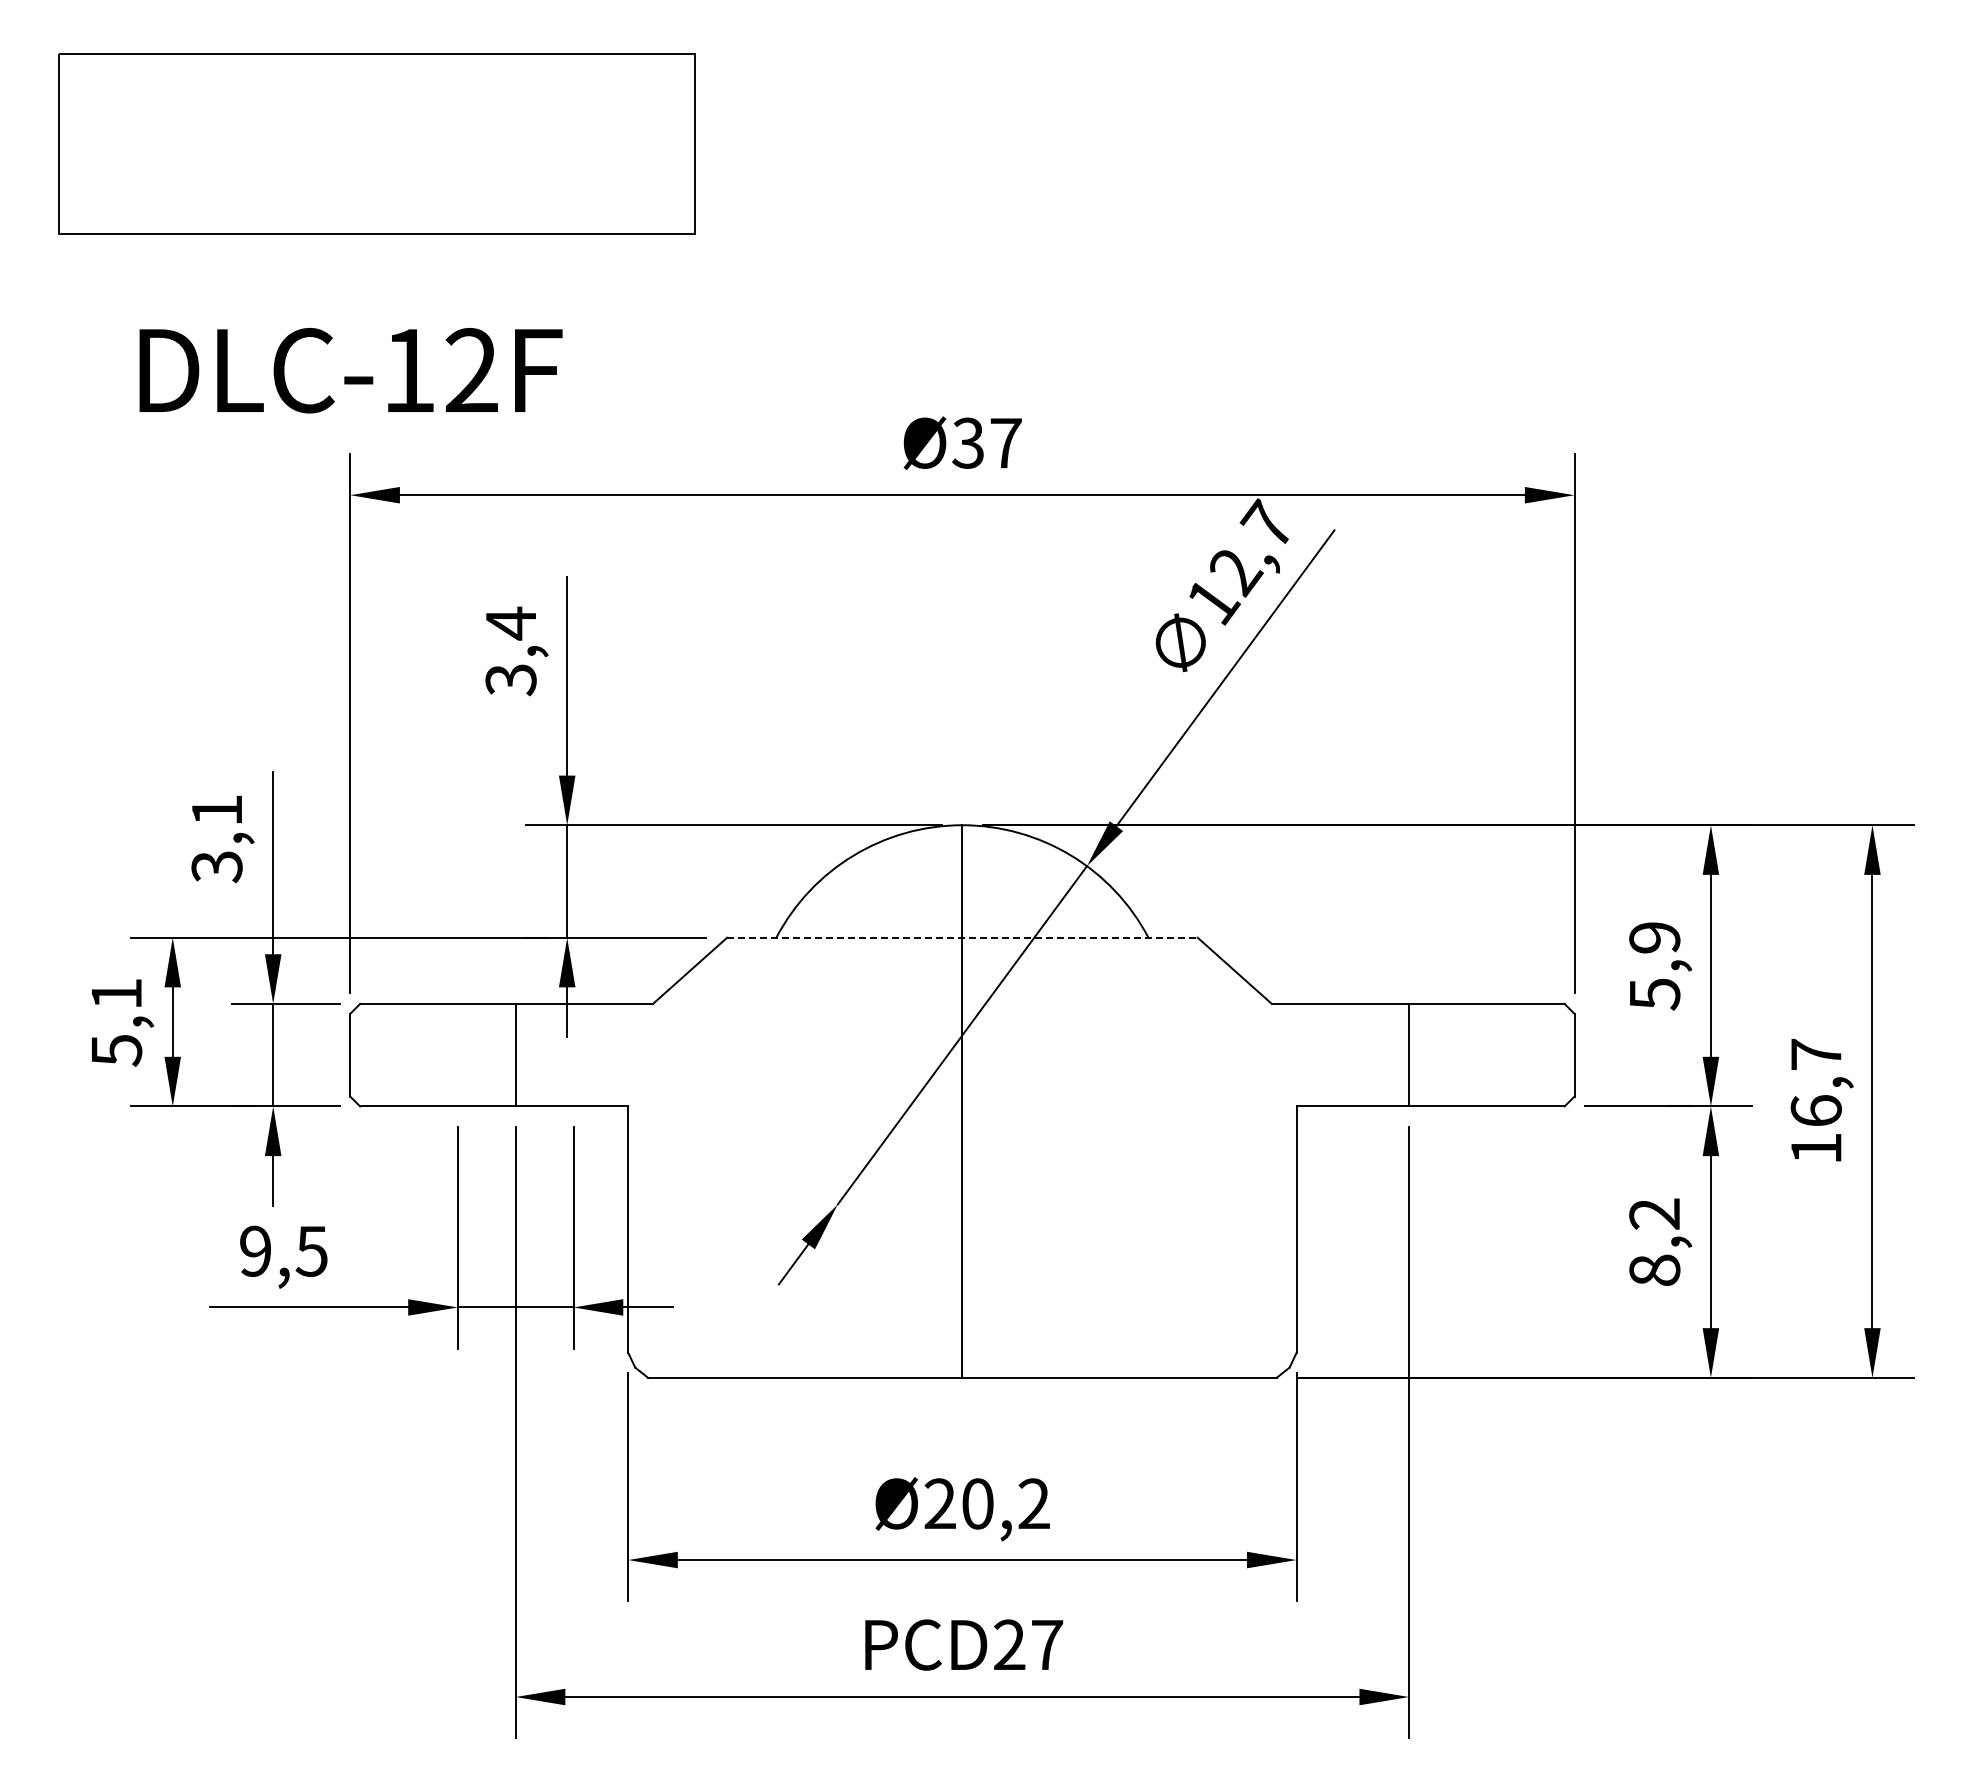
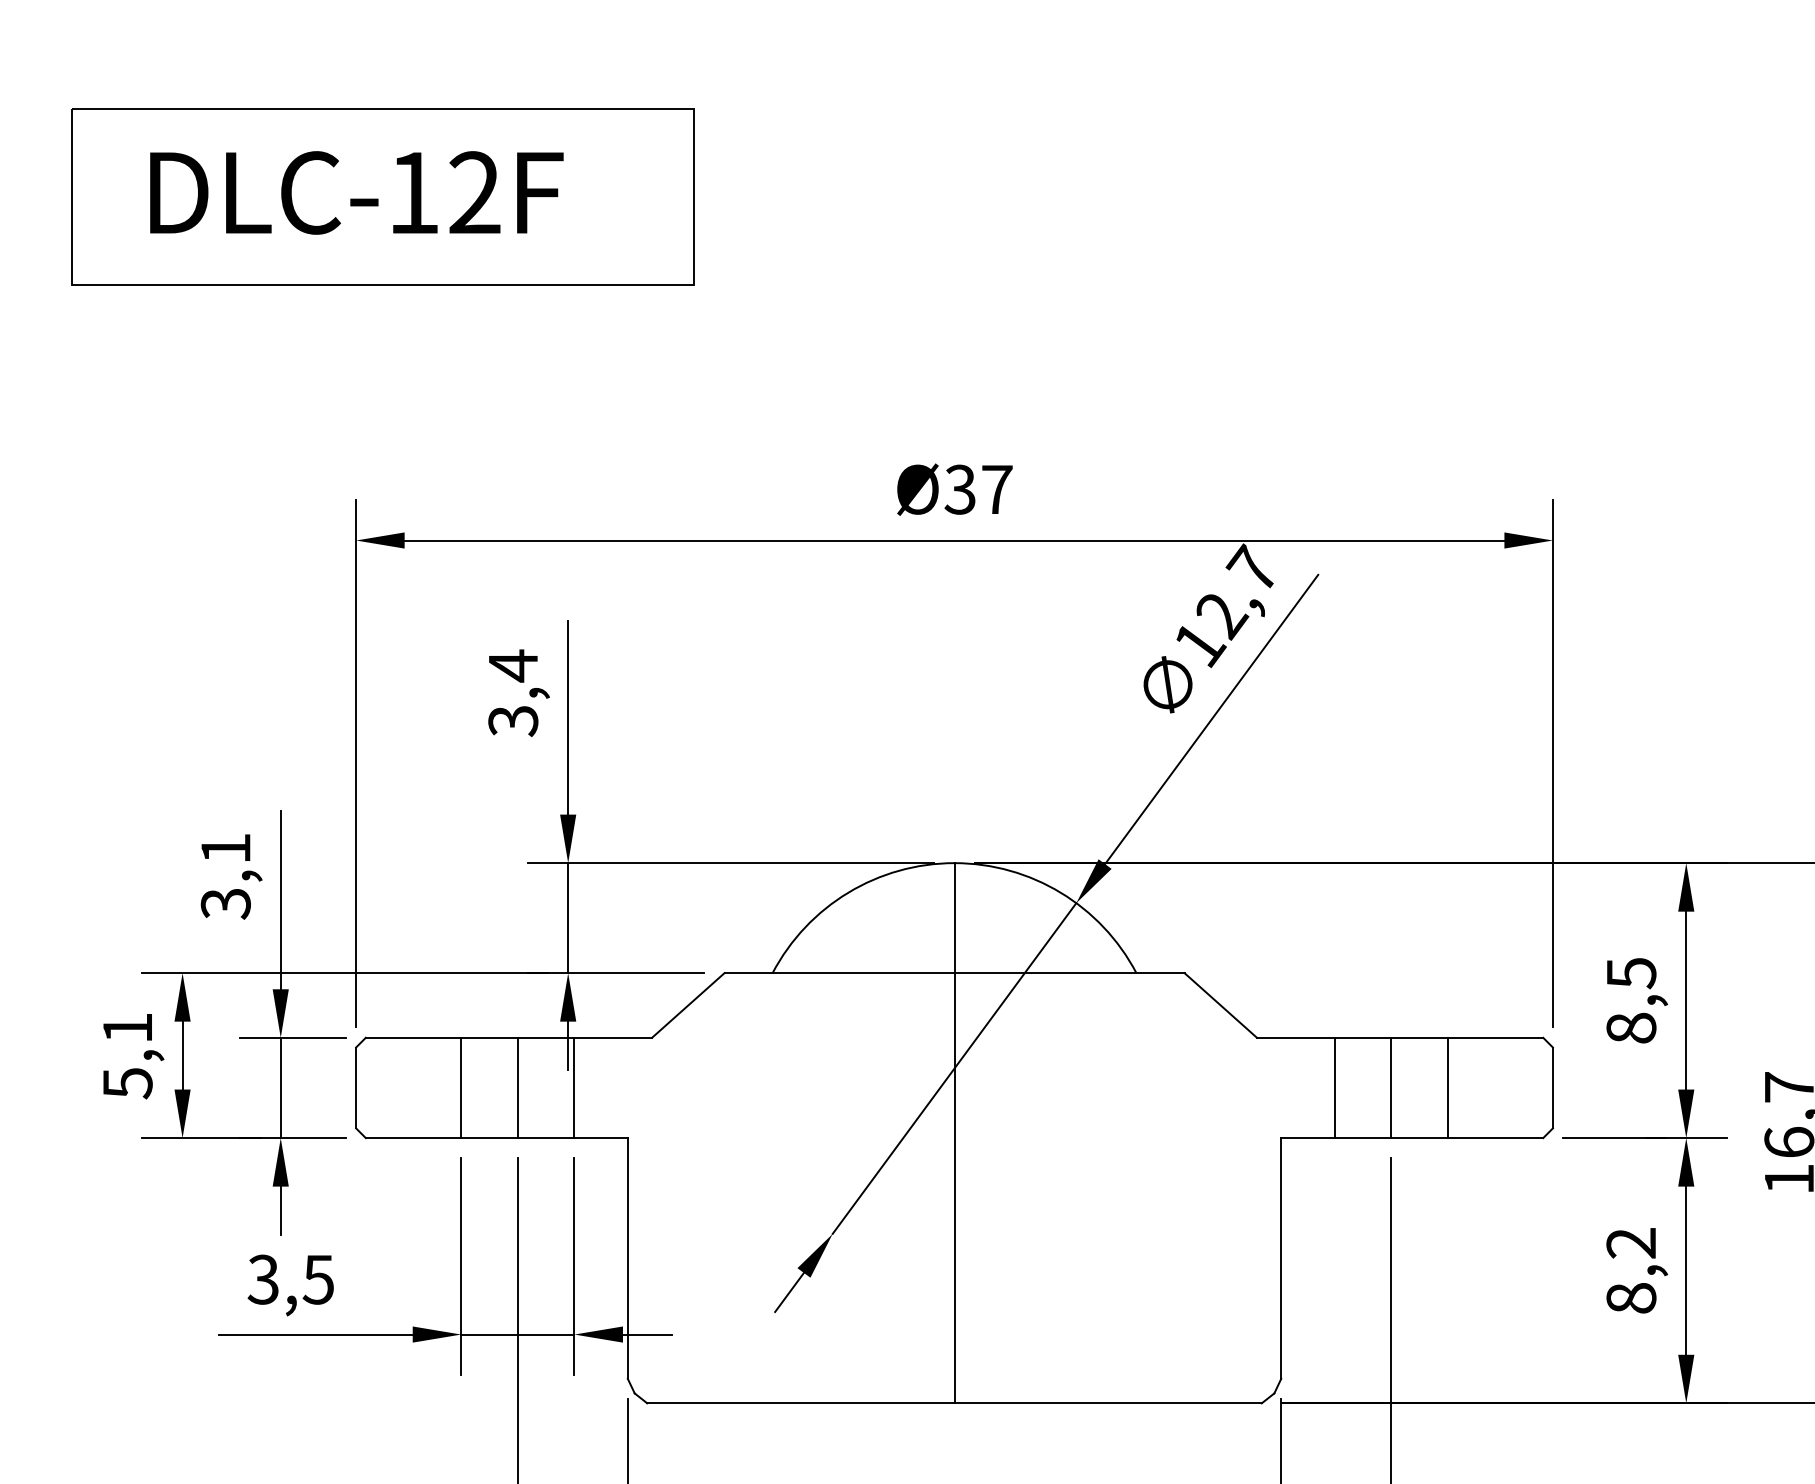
text: (350, 370) -> (356, 192), moved
line: (962, 937) -> (954, 972), dashed -> solid
text: (1654, 966) -> (1631, 1001), 5,9 -> 8,5
line: (457, 1054) -> (460, 1087), added
line: (573, 1054) -> (574, 1087), added
line: (1351, 1054) -> (1334, 1087), added
line: (1466, 1054) -> (1447, 1087), added
text: (254, 1251) -> (262, 1279), 9,5 -> 3,5

